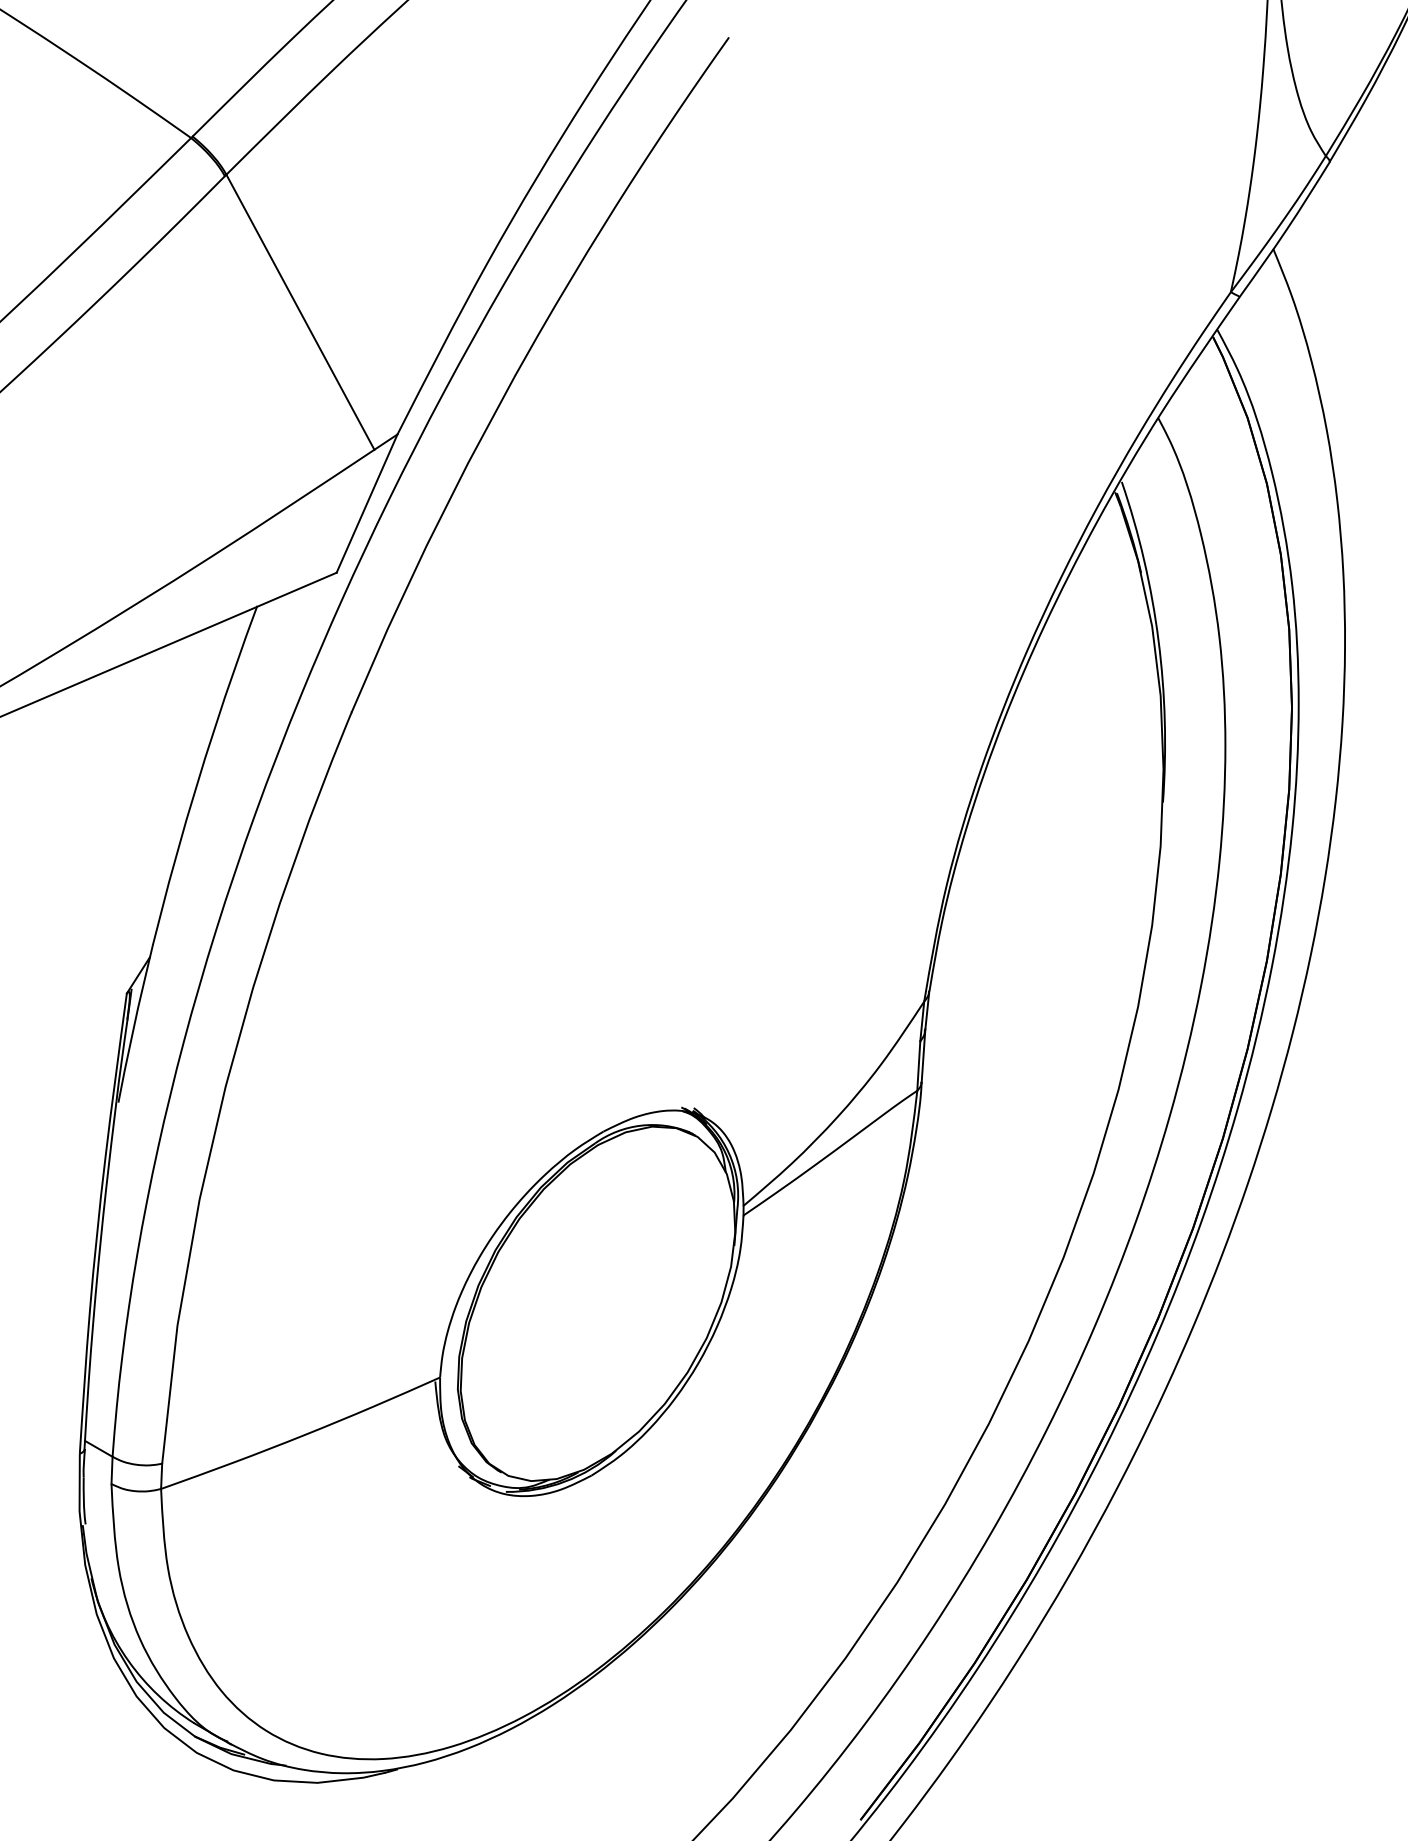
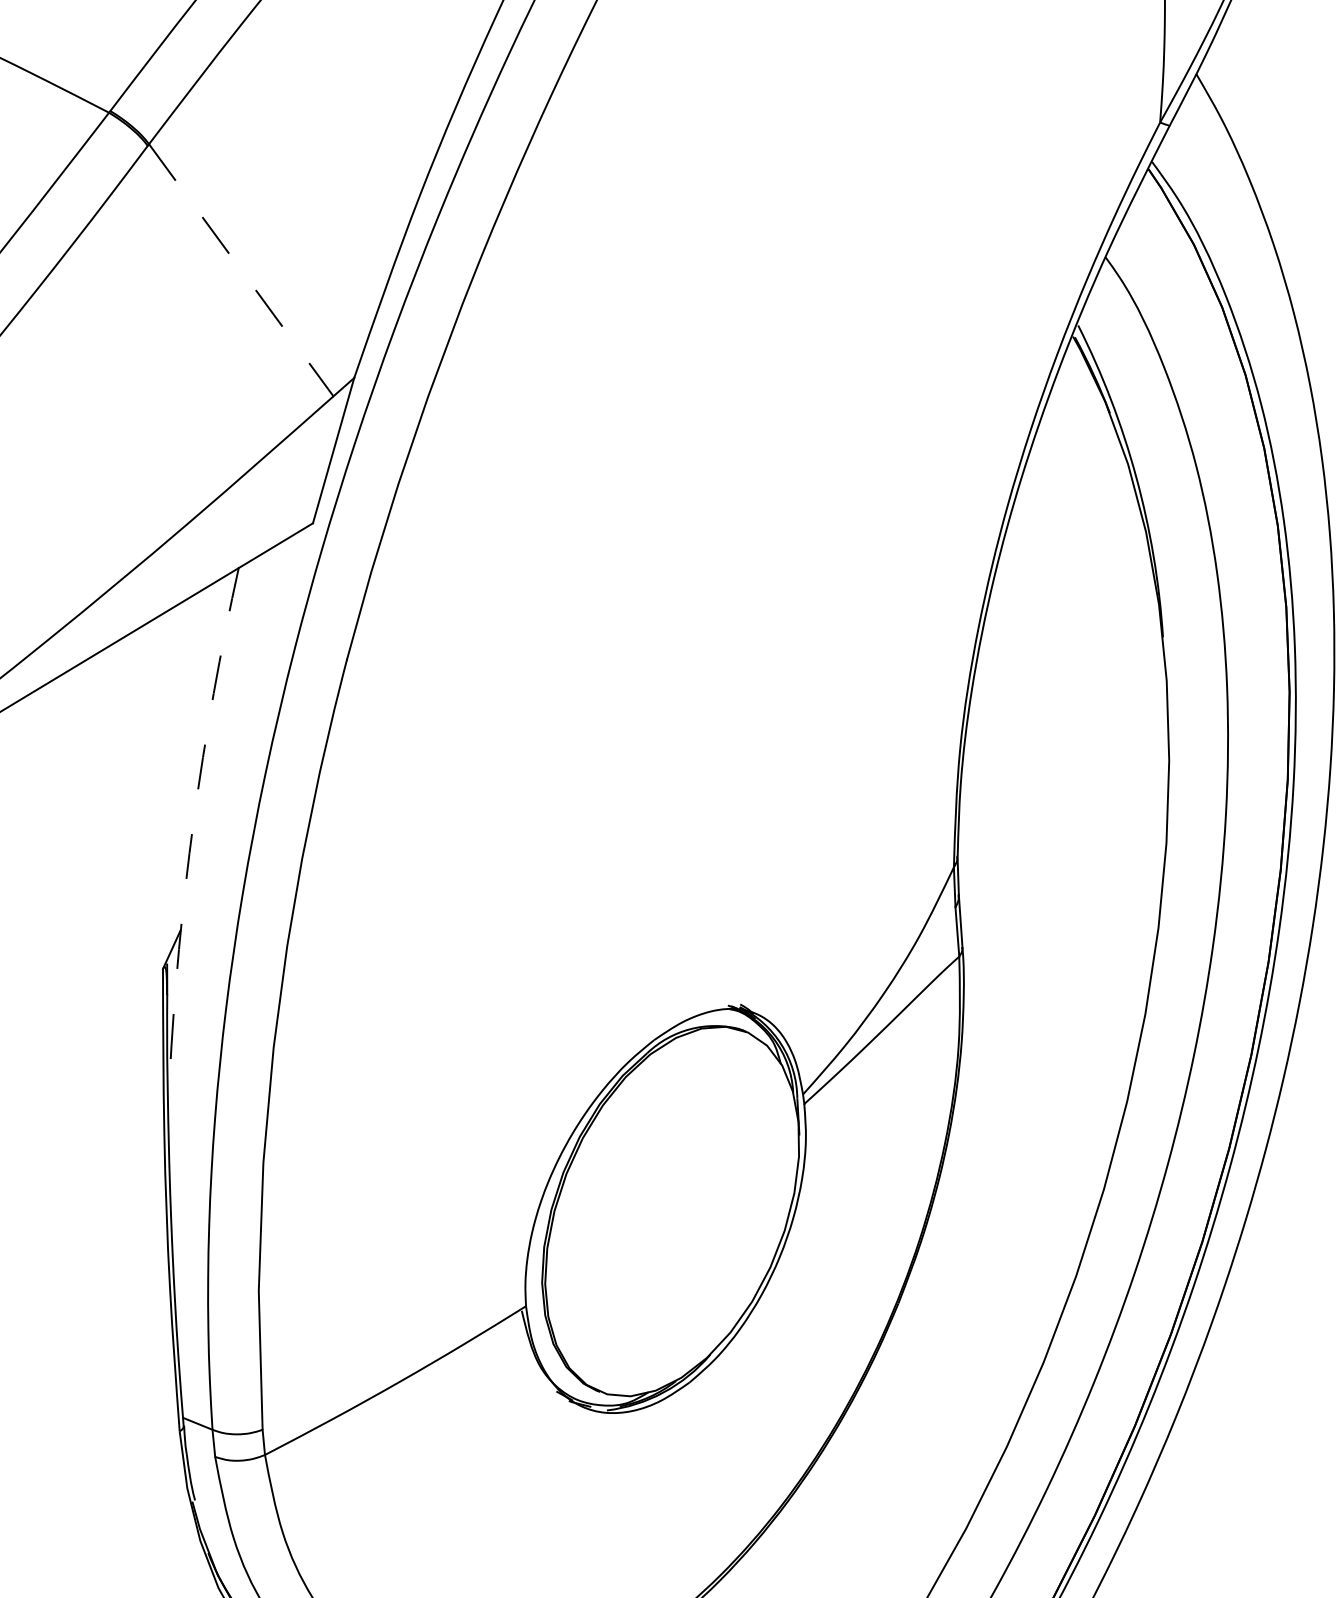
line: (300, 312) -> (241, 270), solid -> dashed
arc: (177, 851) -> (193, 821), solid -> dashed

